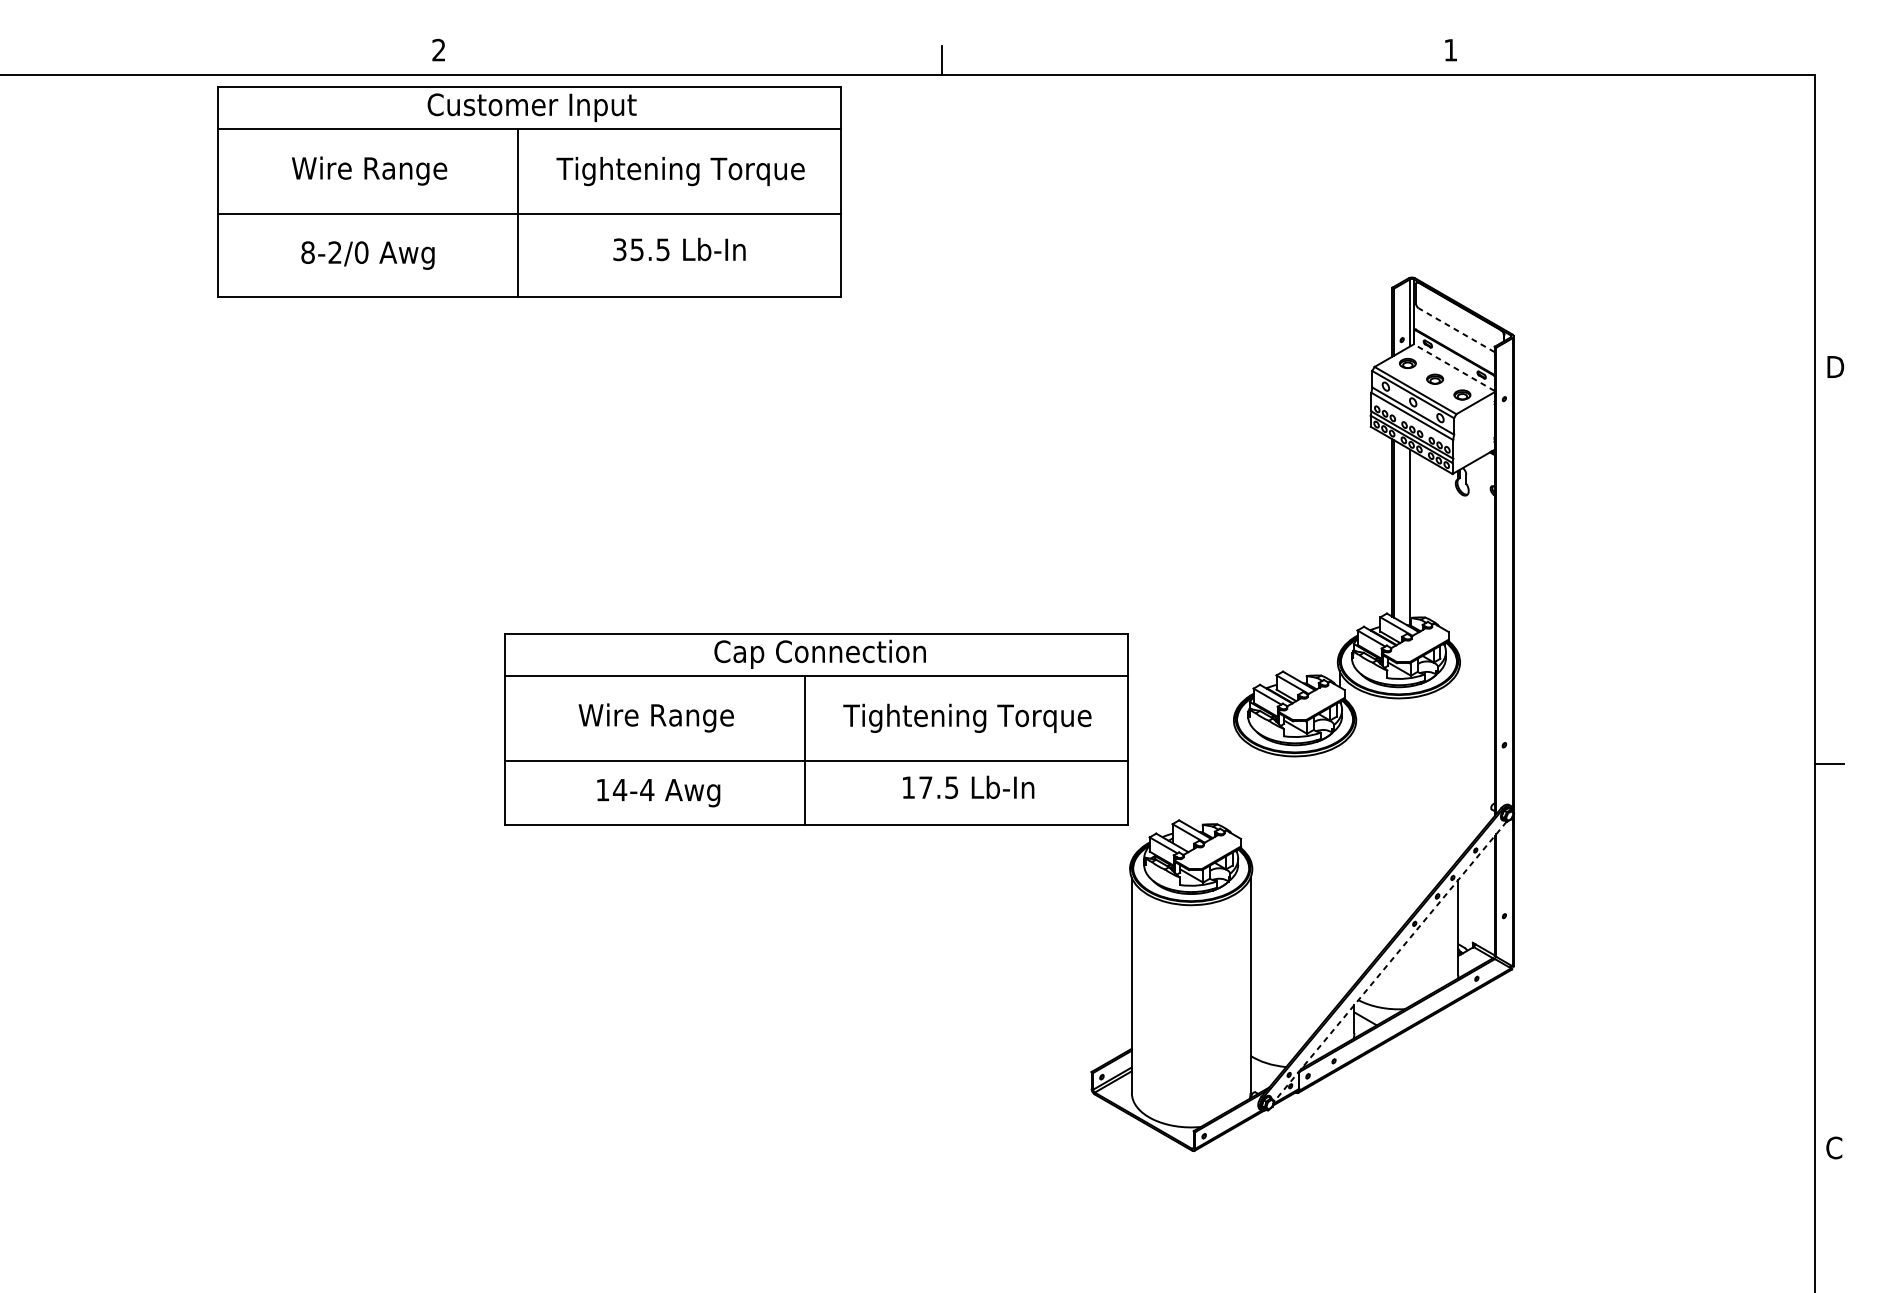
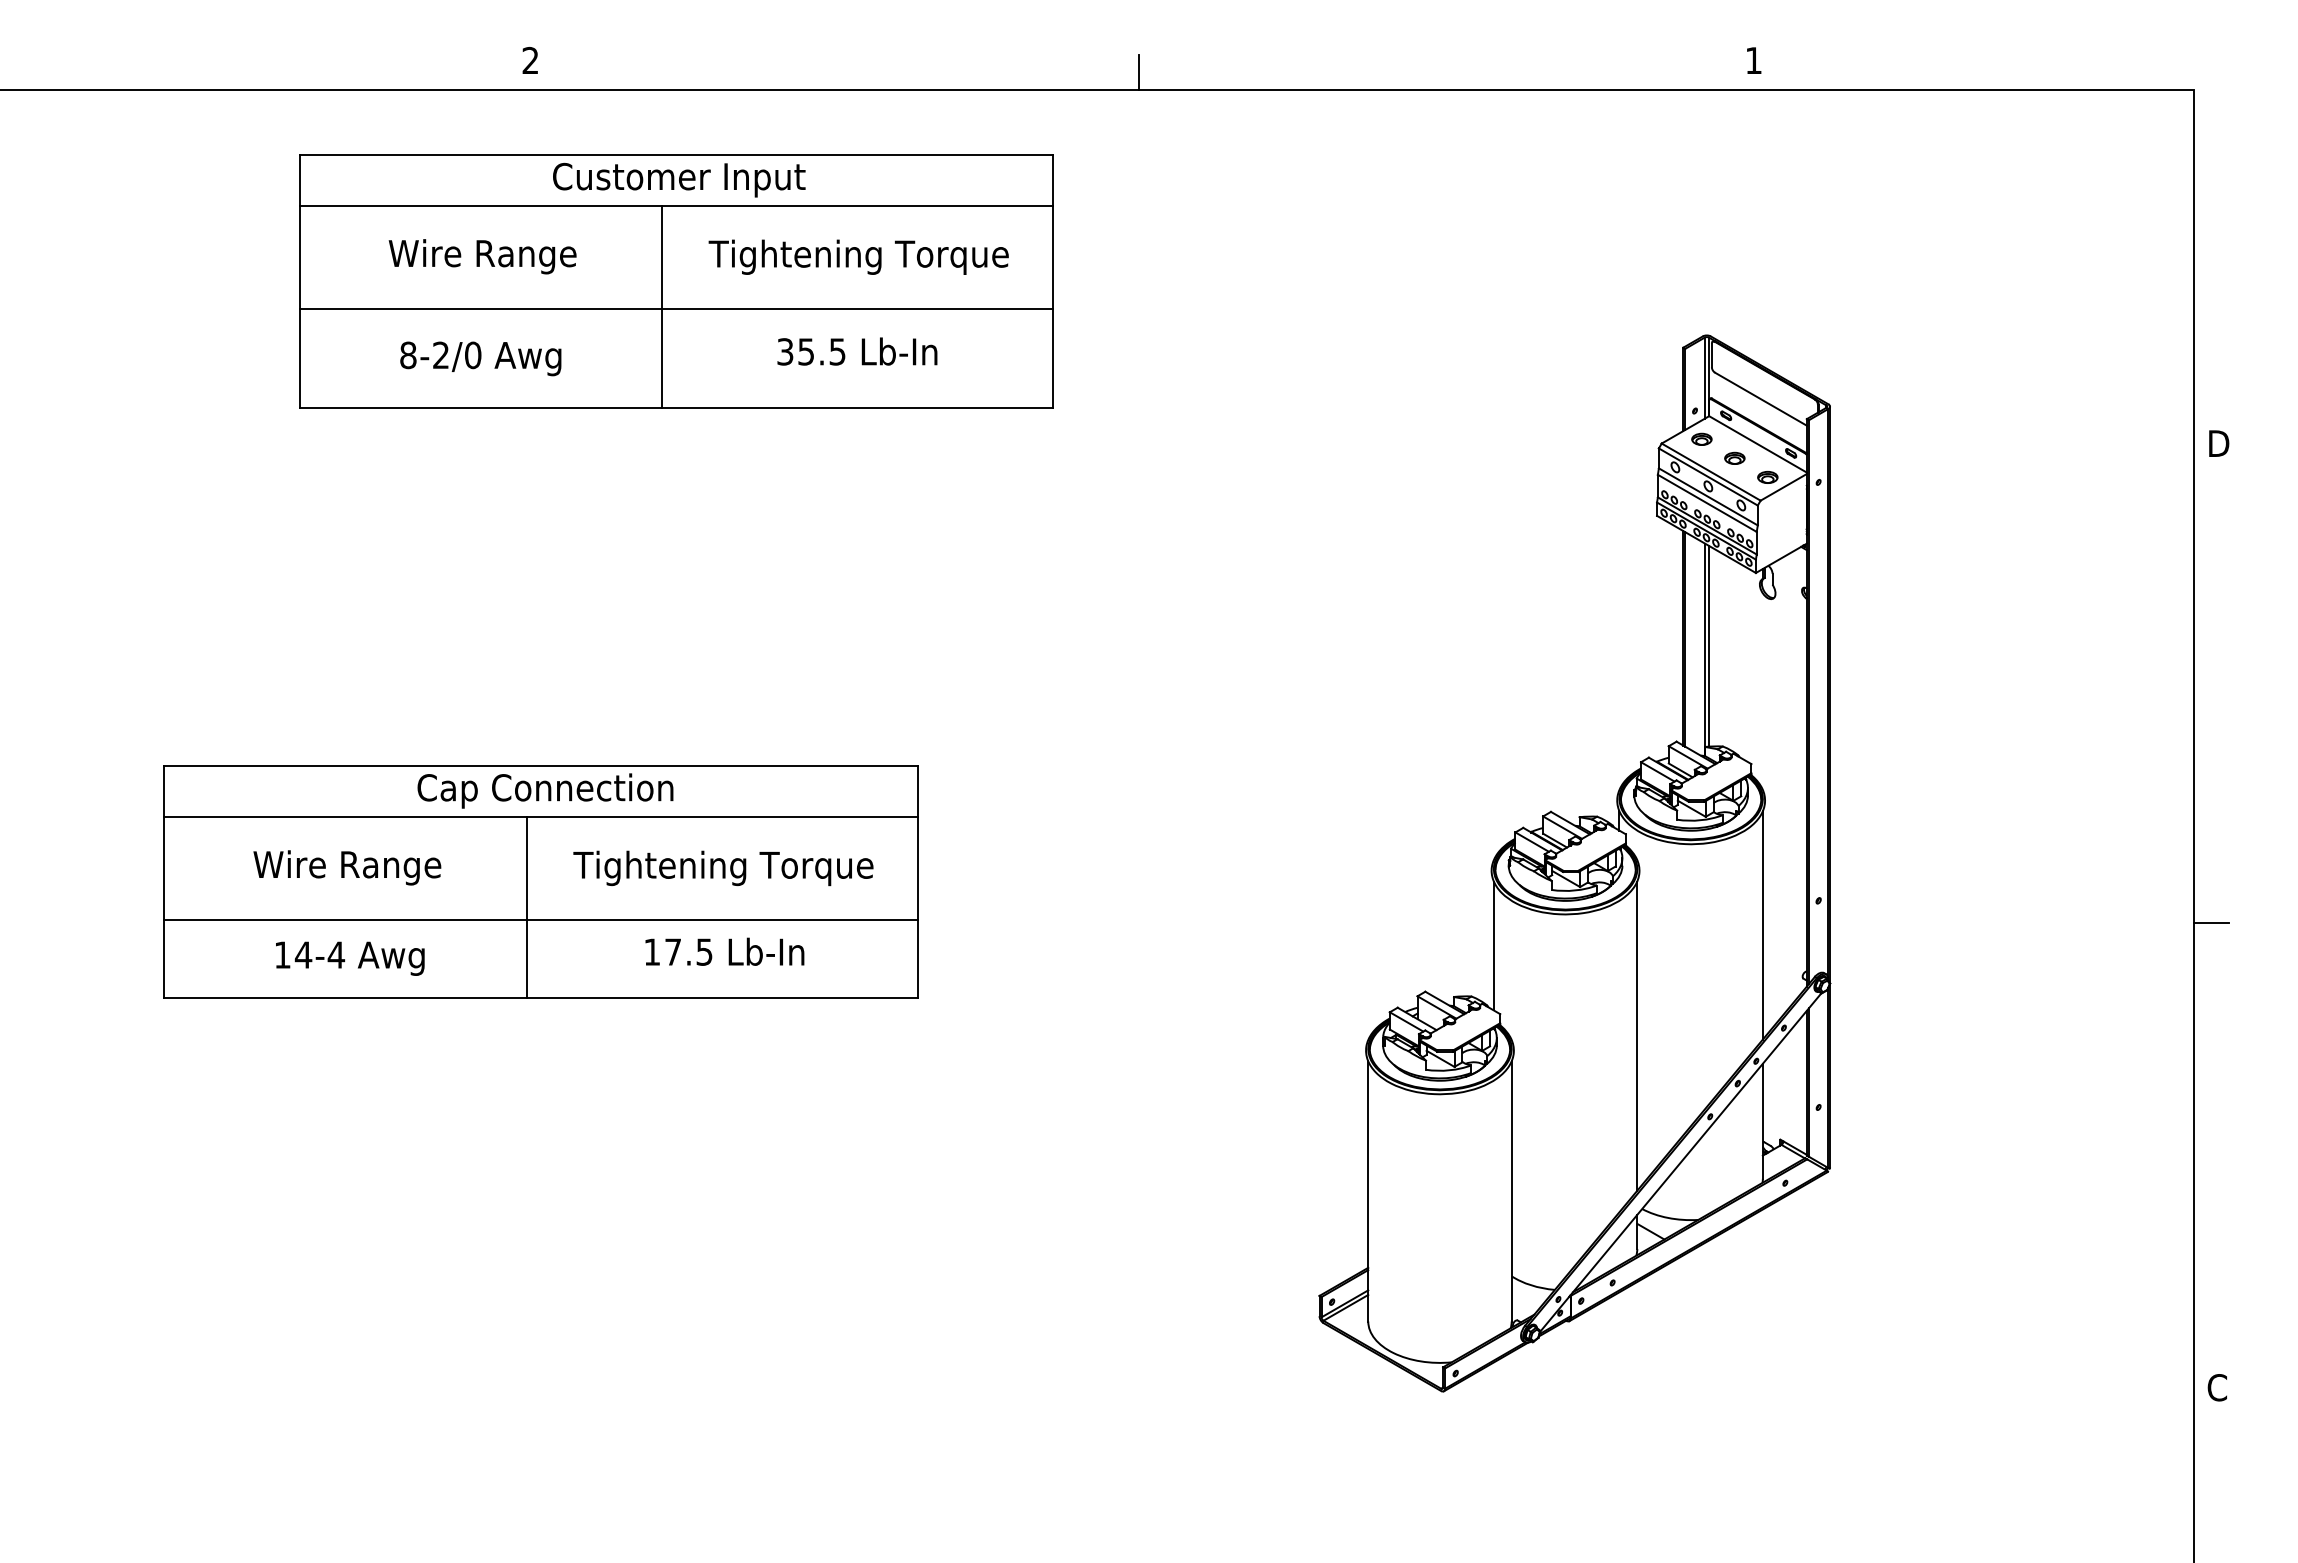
part: (529, 191) -> (676, 281), moved
line: (1456, 329) -> (1760, 398), dashed -> solid
line: (1453, 367) -> (1757, 444), dashed -> solid
line: (1413, 534) -> (1708, 645), added
part: (816, 729) -> (540, 881), moved
line: (1457, 765) -> (1762, 925), added
line: (1235, 782) -> (1493, 945), added
line: (1354, 856) -> (1637, 1035), added
line: (1390, 961) -> (1680, 1162), dashed -> solid

